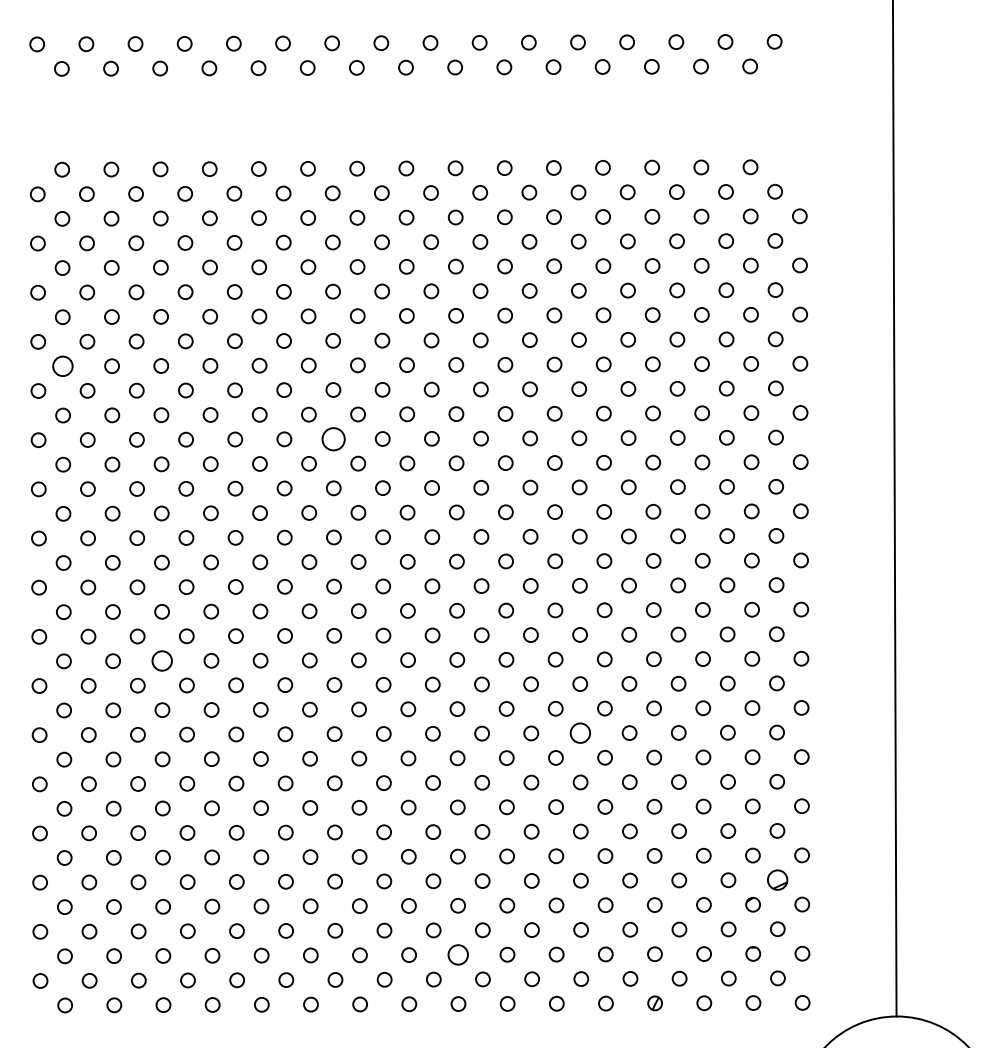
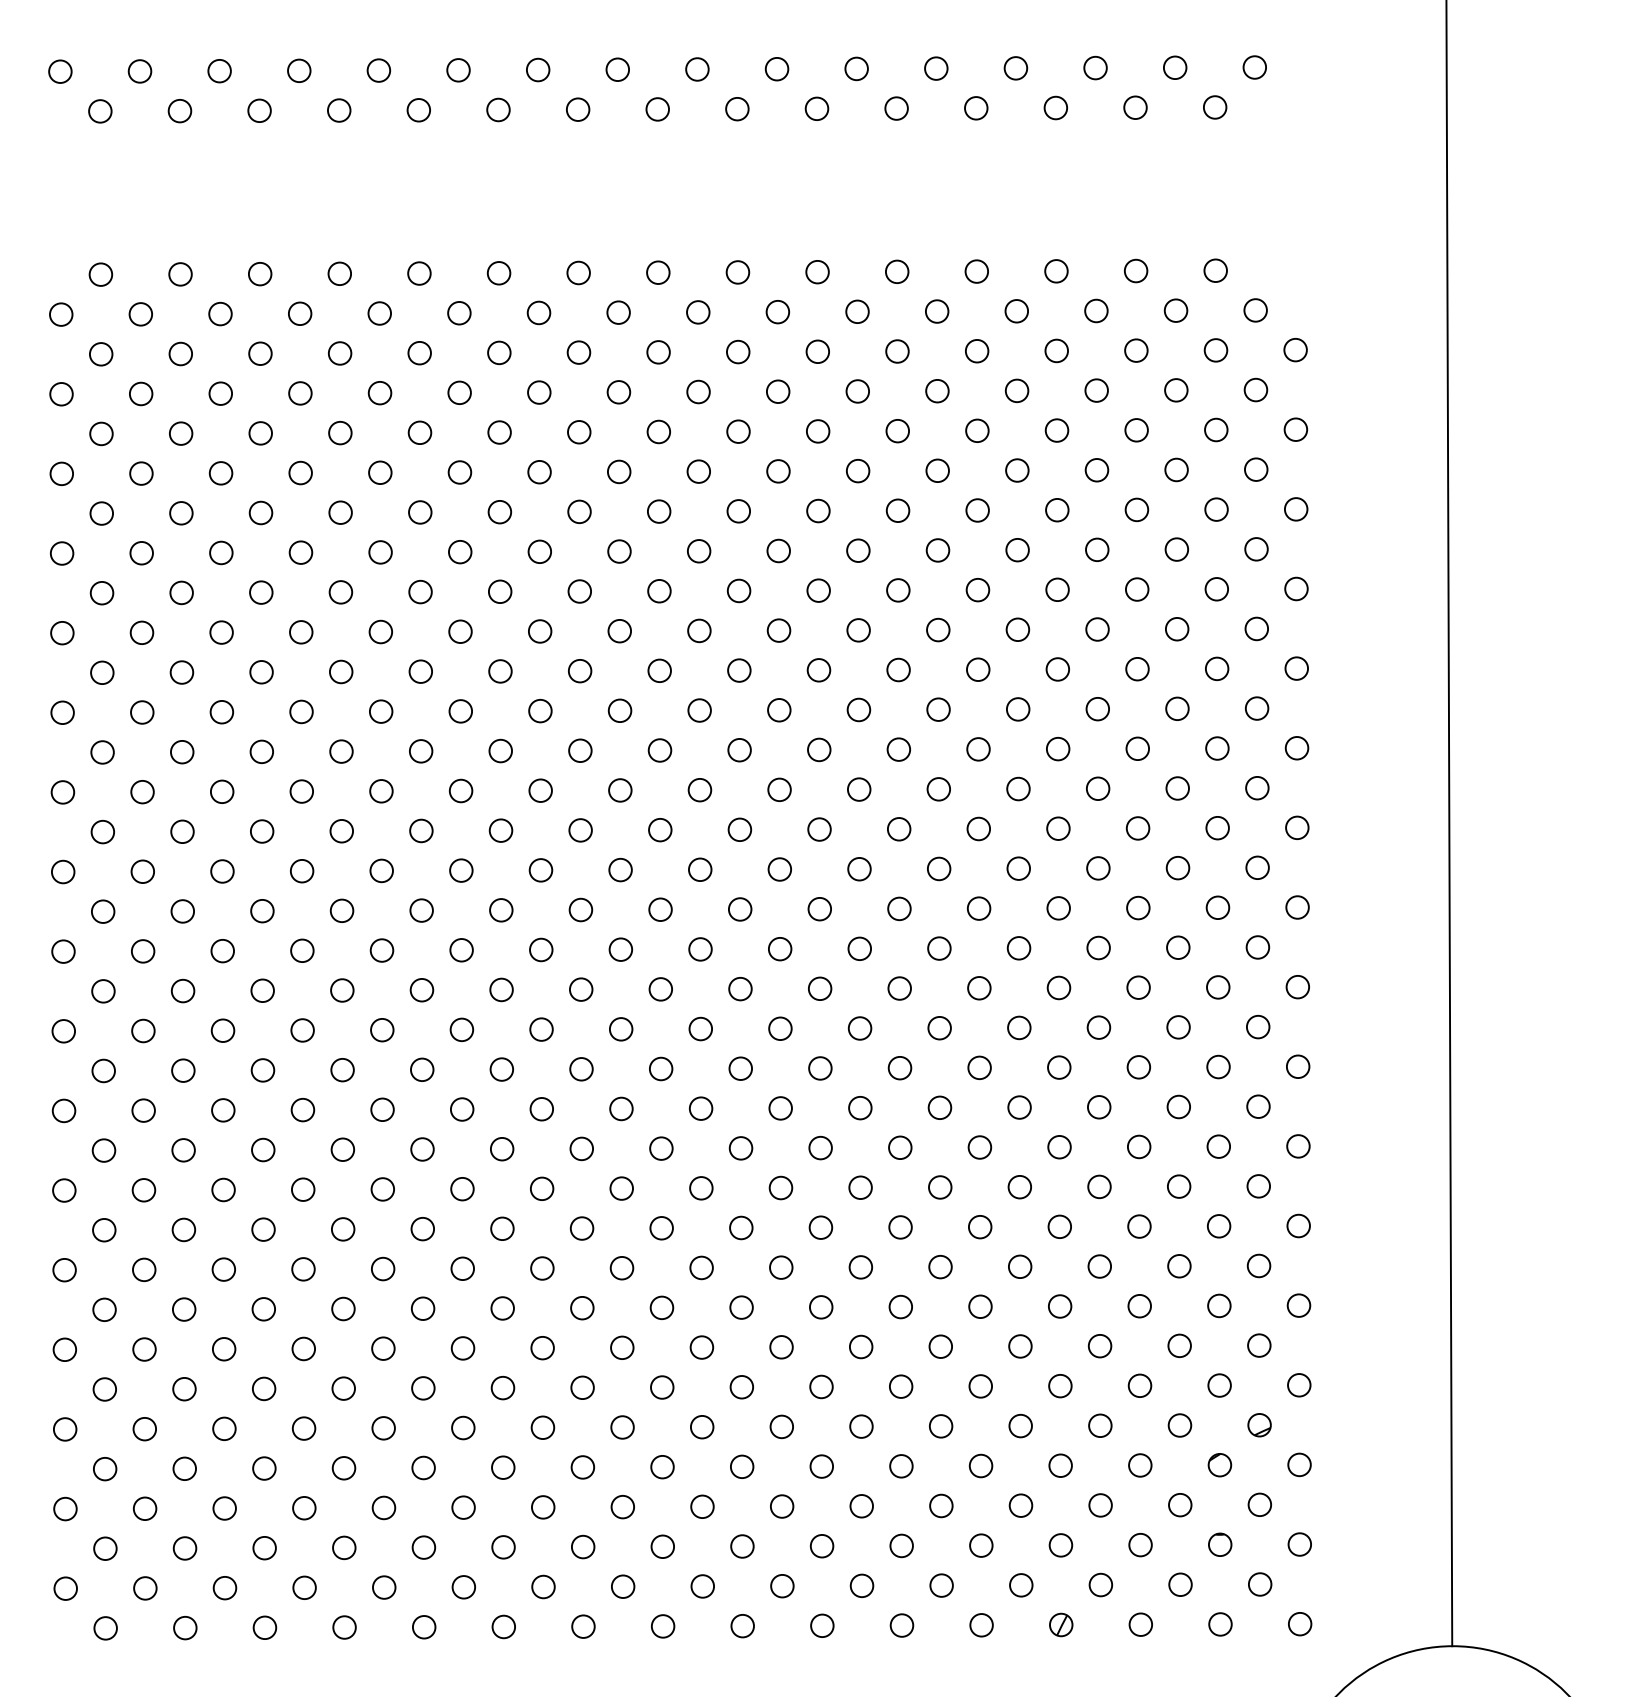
circle: (62, 366) -> (101, 593), size x0.71
circle: (333, 438) -> (540, 710), size x0.62
circle: (162, 660) -> (263, 1069), size x0.71
circle: (580, 733) -> (940, 1187), size x0.71
part: (777, 879) -> (1259, 1424), size x0.71
circle: (458, 954) -> (742, 1545), size x0.71

